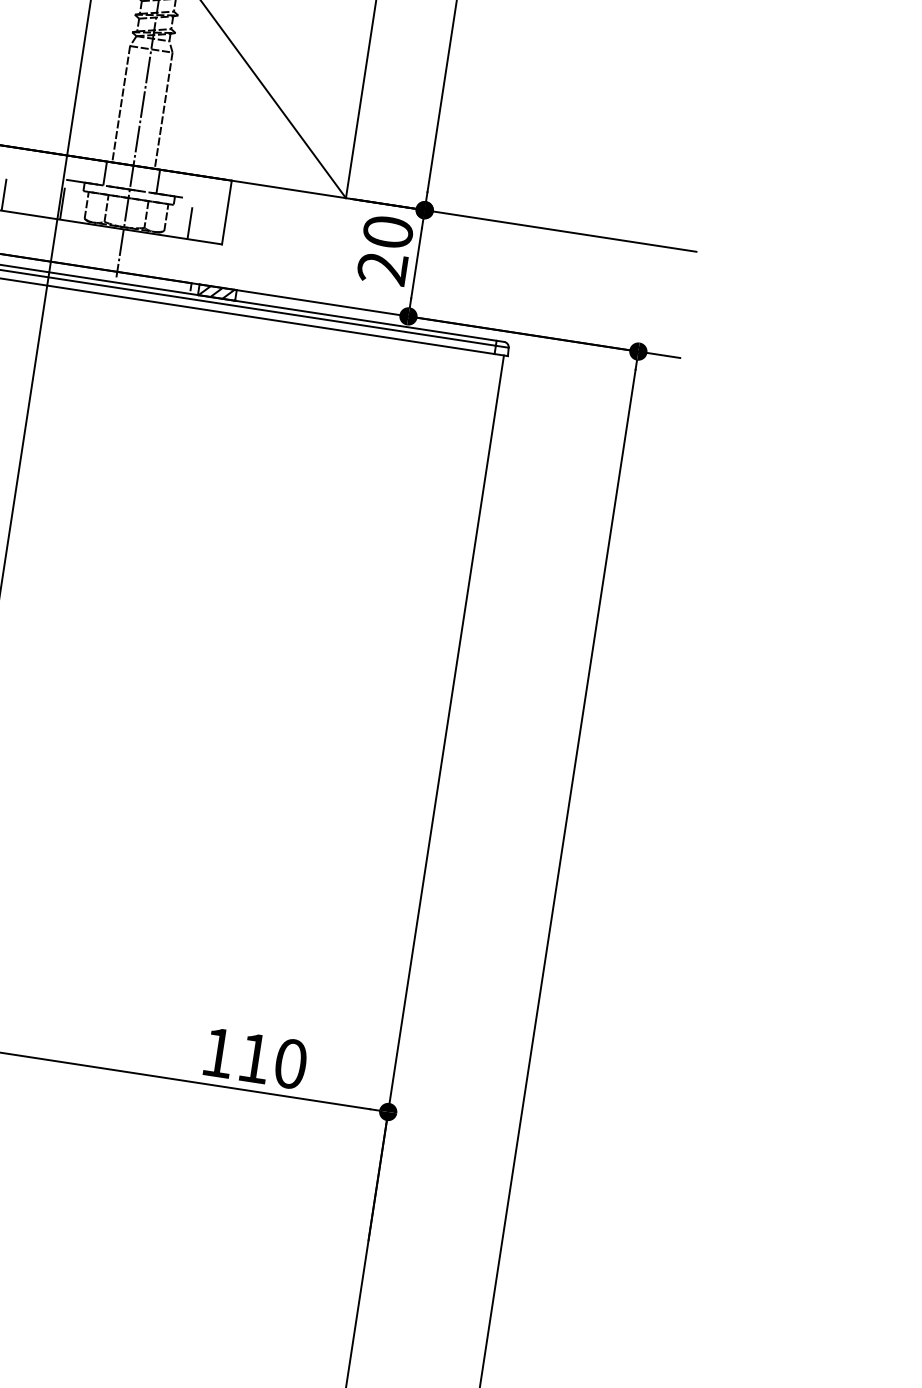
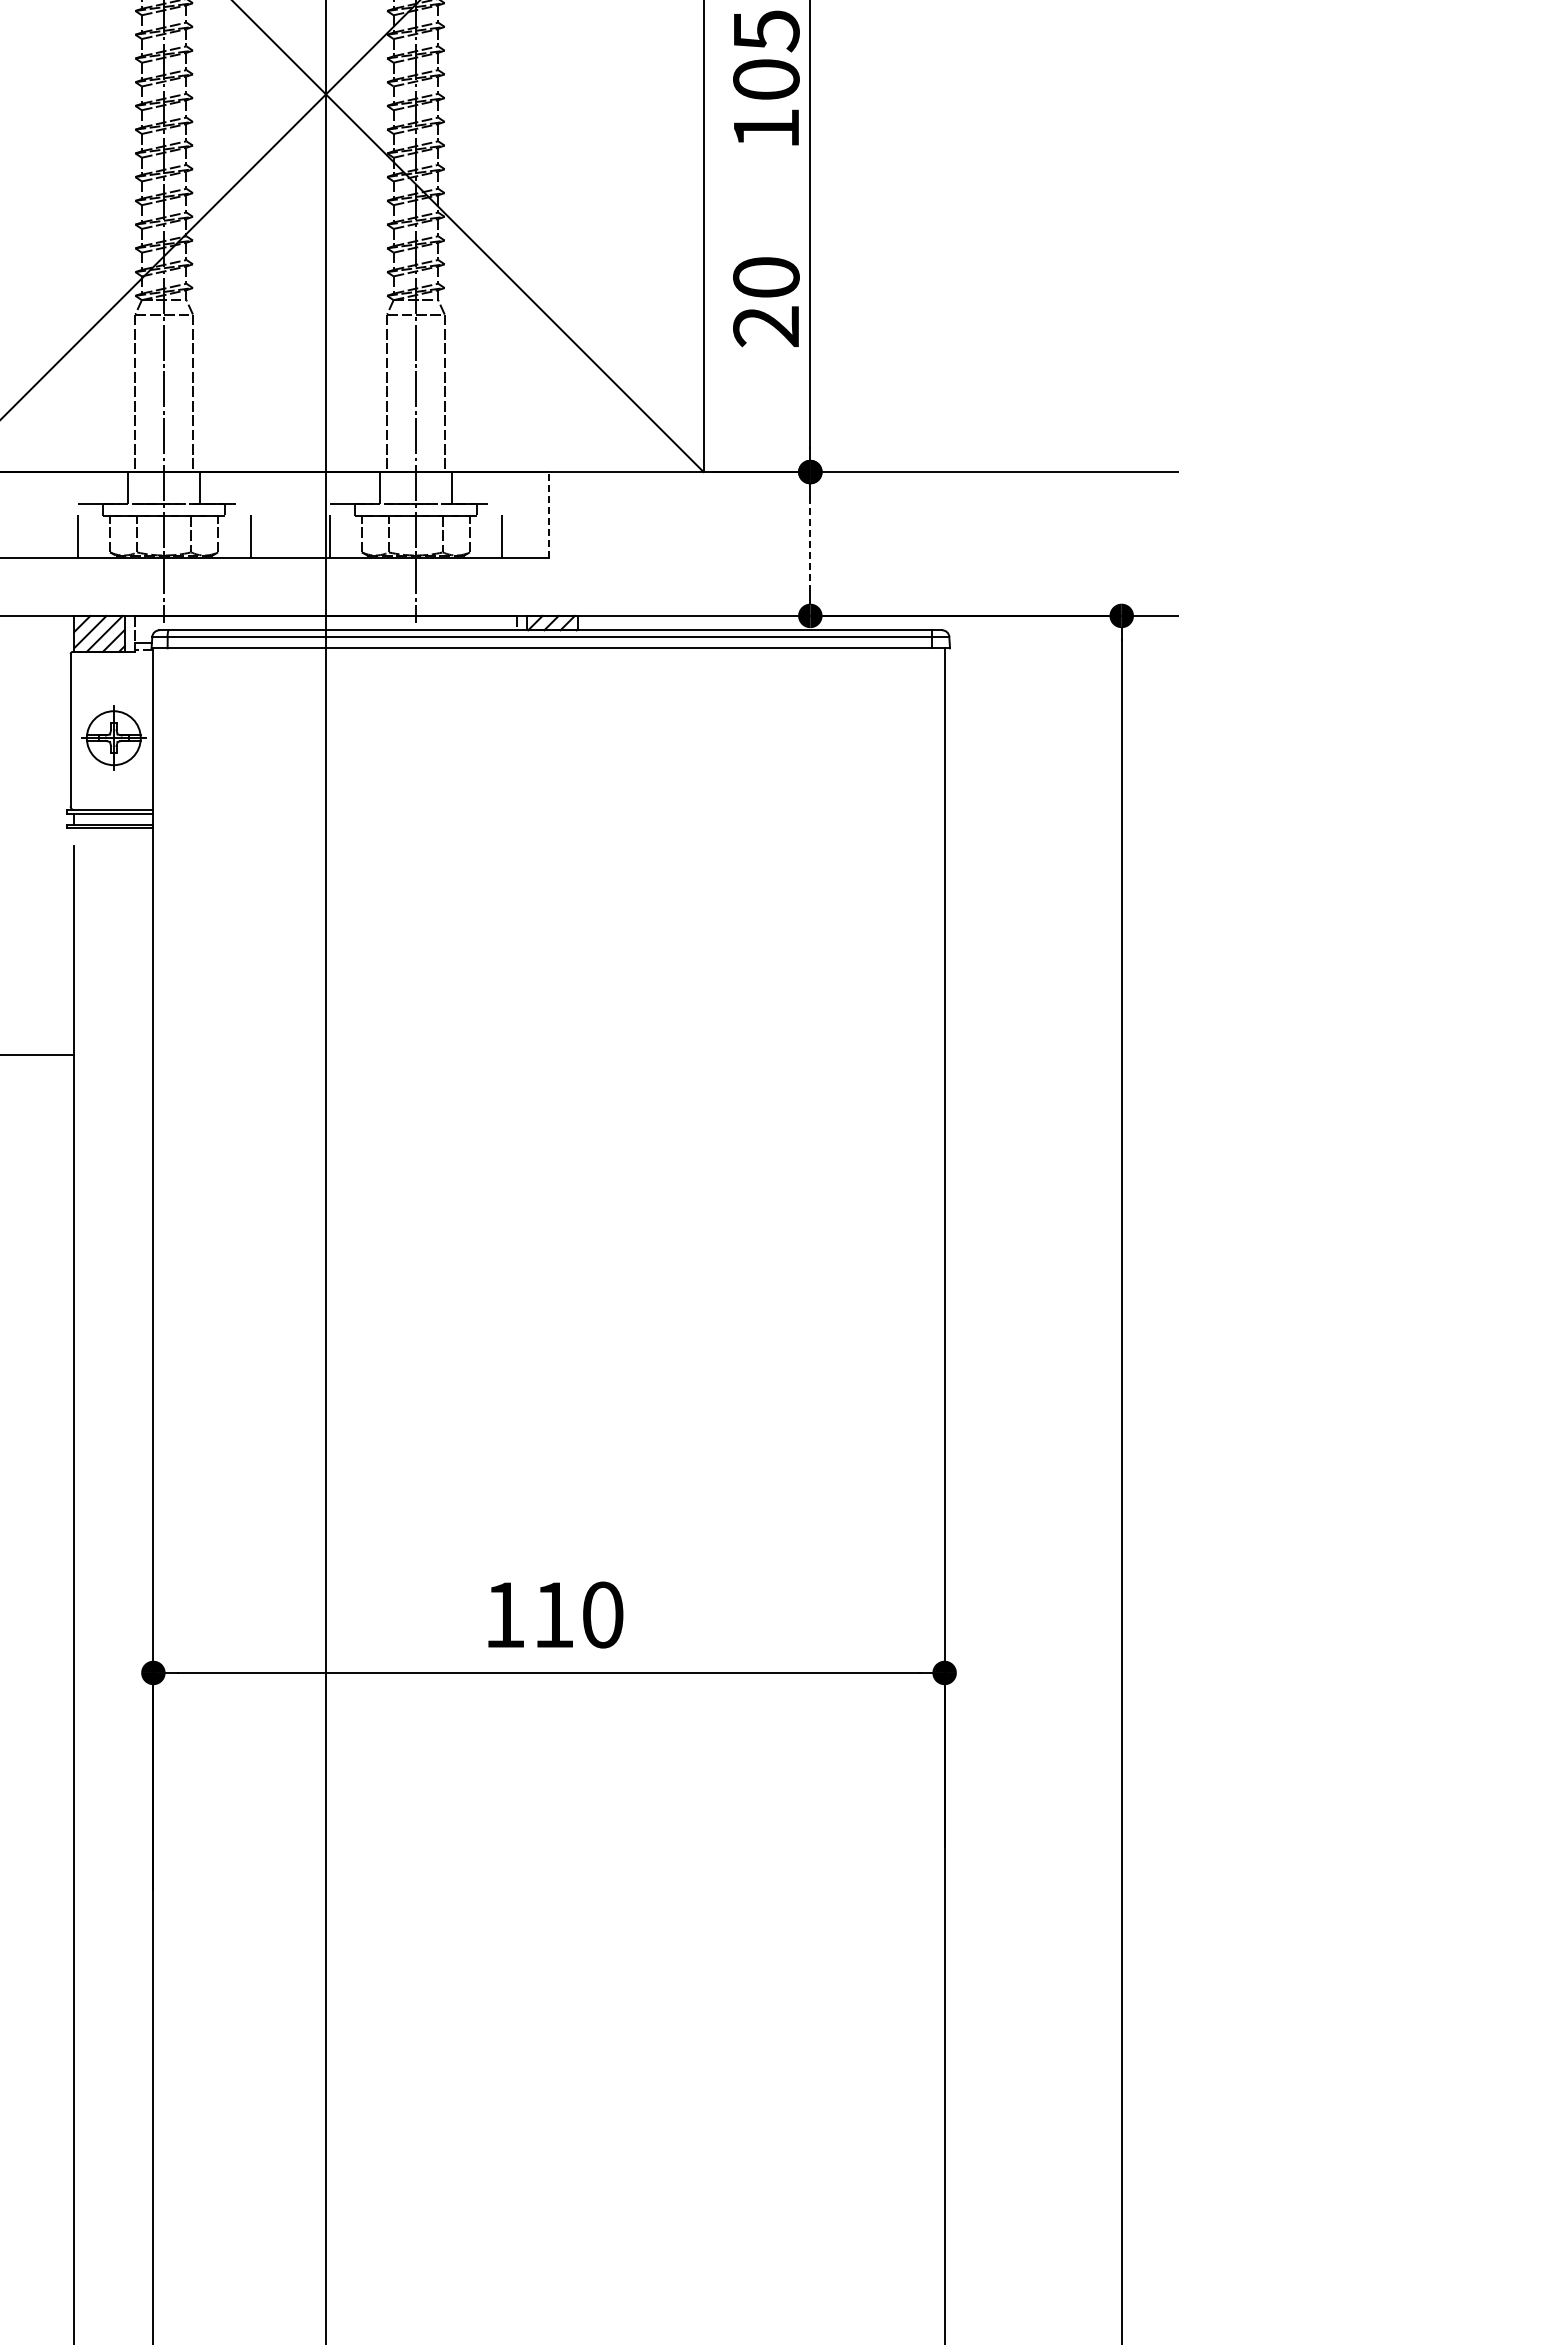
line: (227, 212) -> (549, 514), solid -> dashed
text: (385, 250) -> (766, 302), moved
line: (416, 263) -> (810, 544), solid -> dashed
text: (255, 1058) -> (555, 1614), moved

